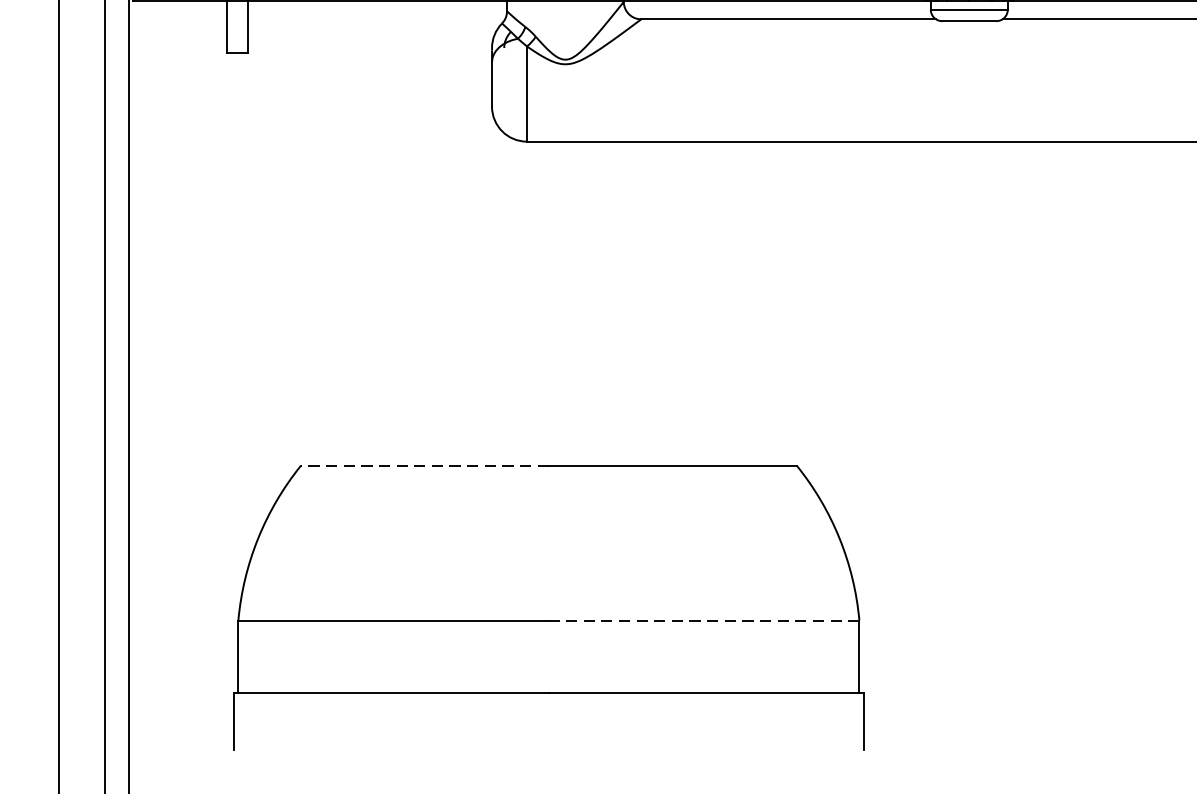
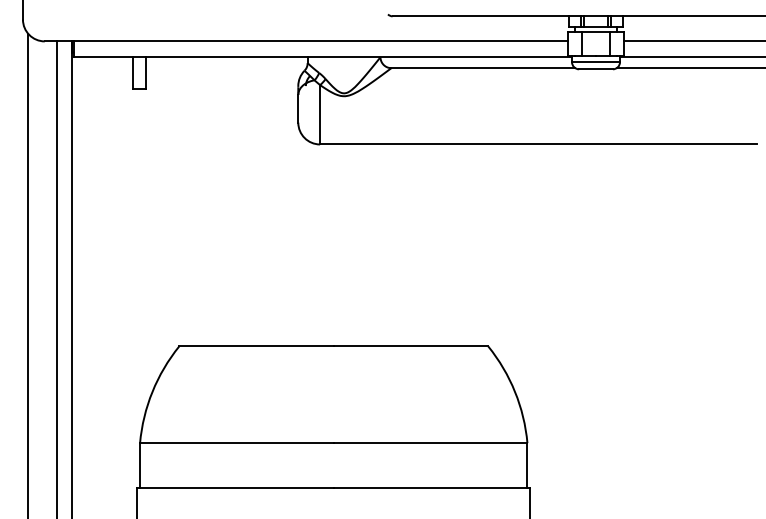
line: (423, 465) -> (255, 346), dashed -> solid
line: (703, 621) -> (430, 443), dashed -> solid

